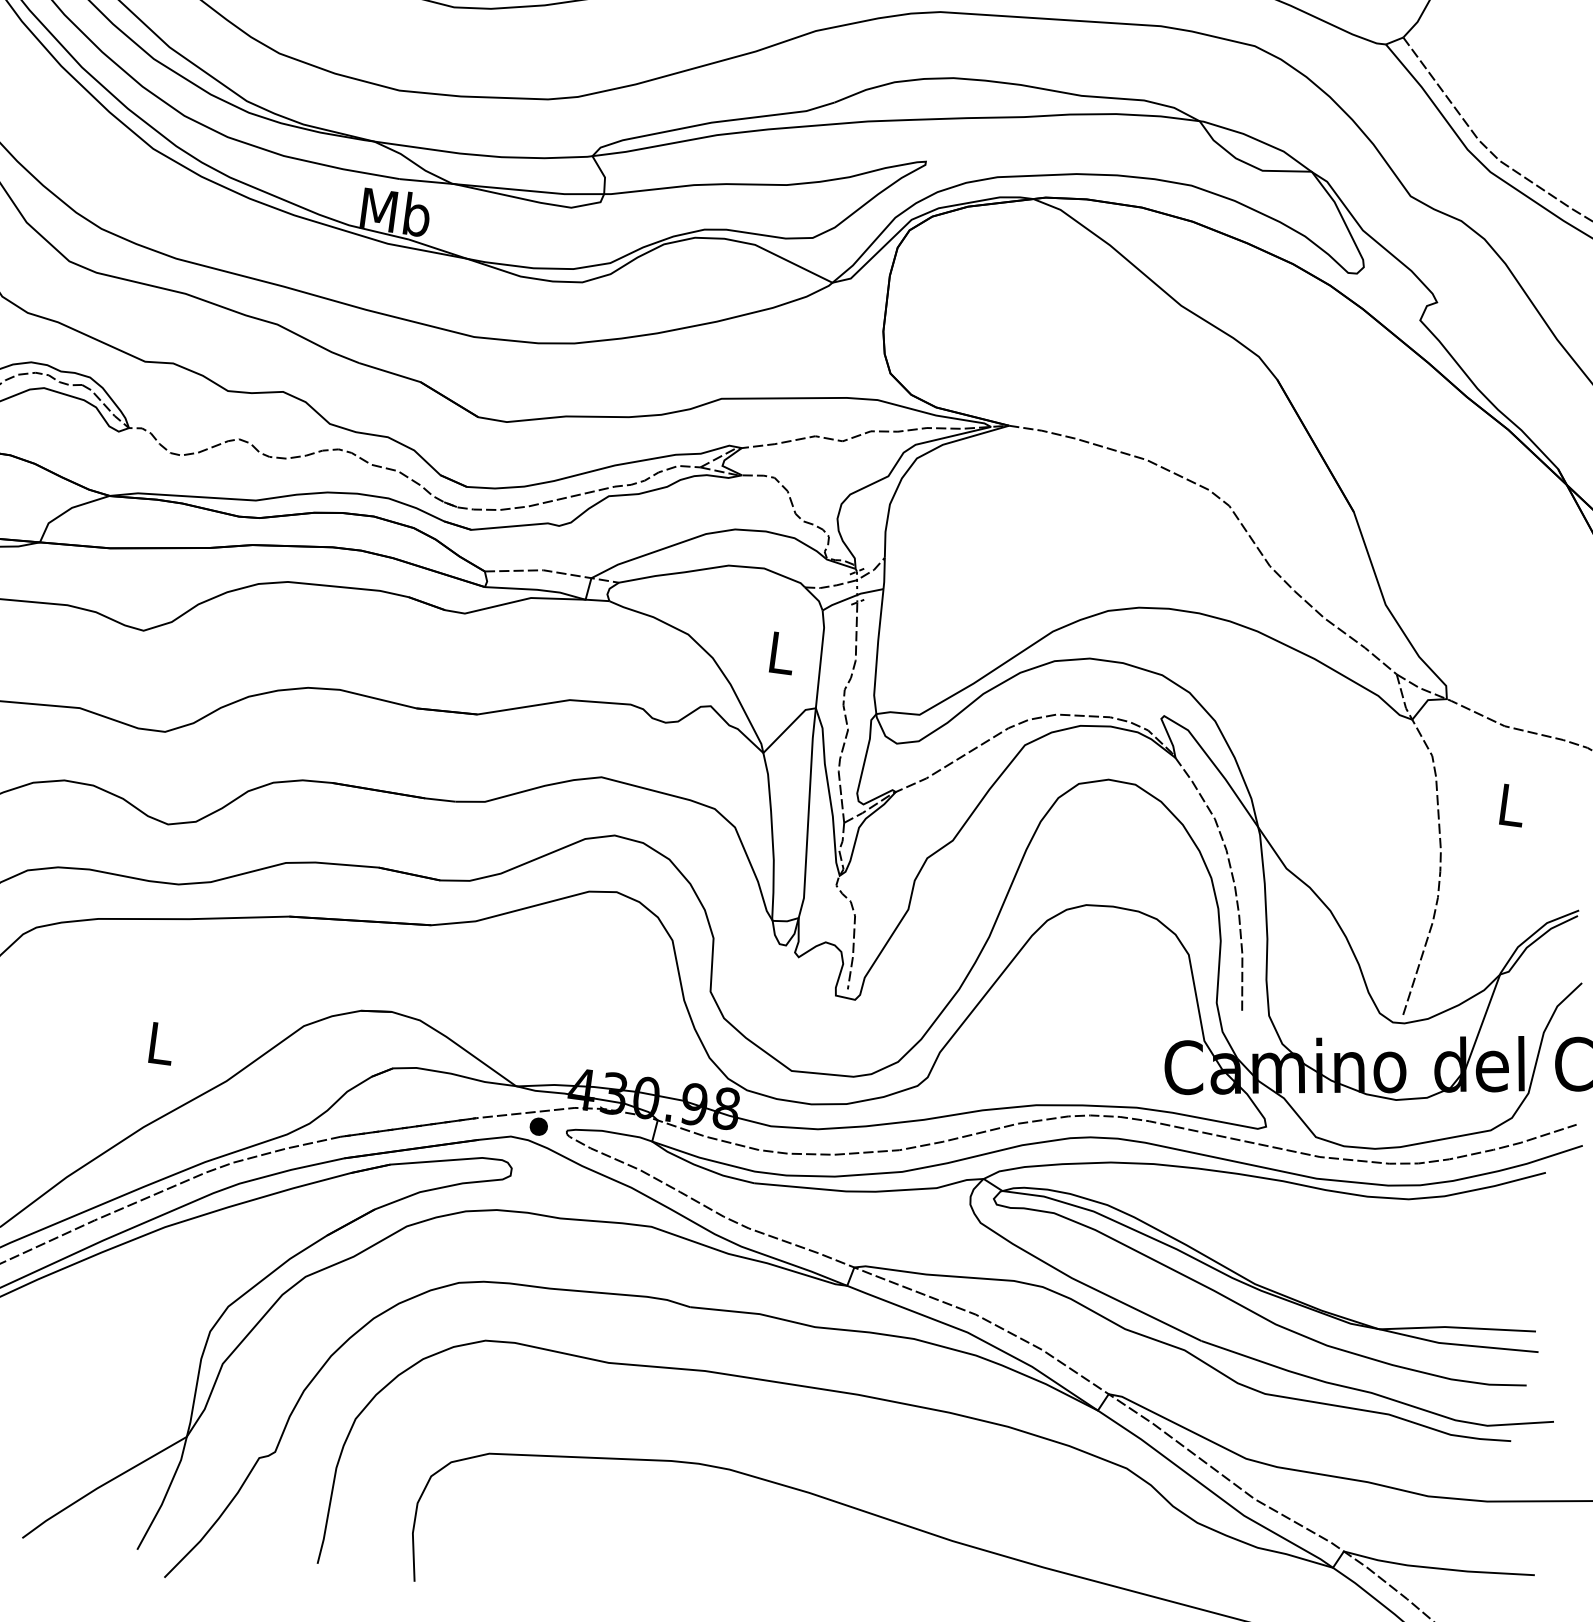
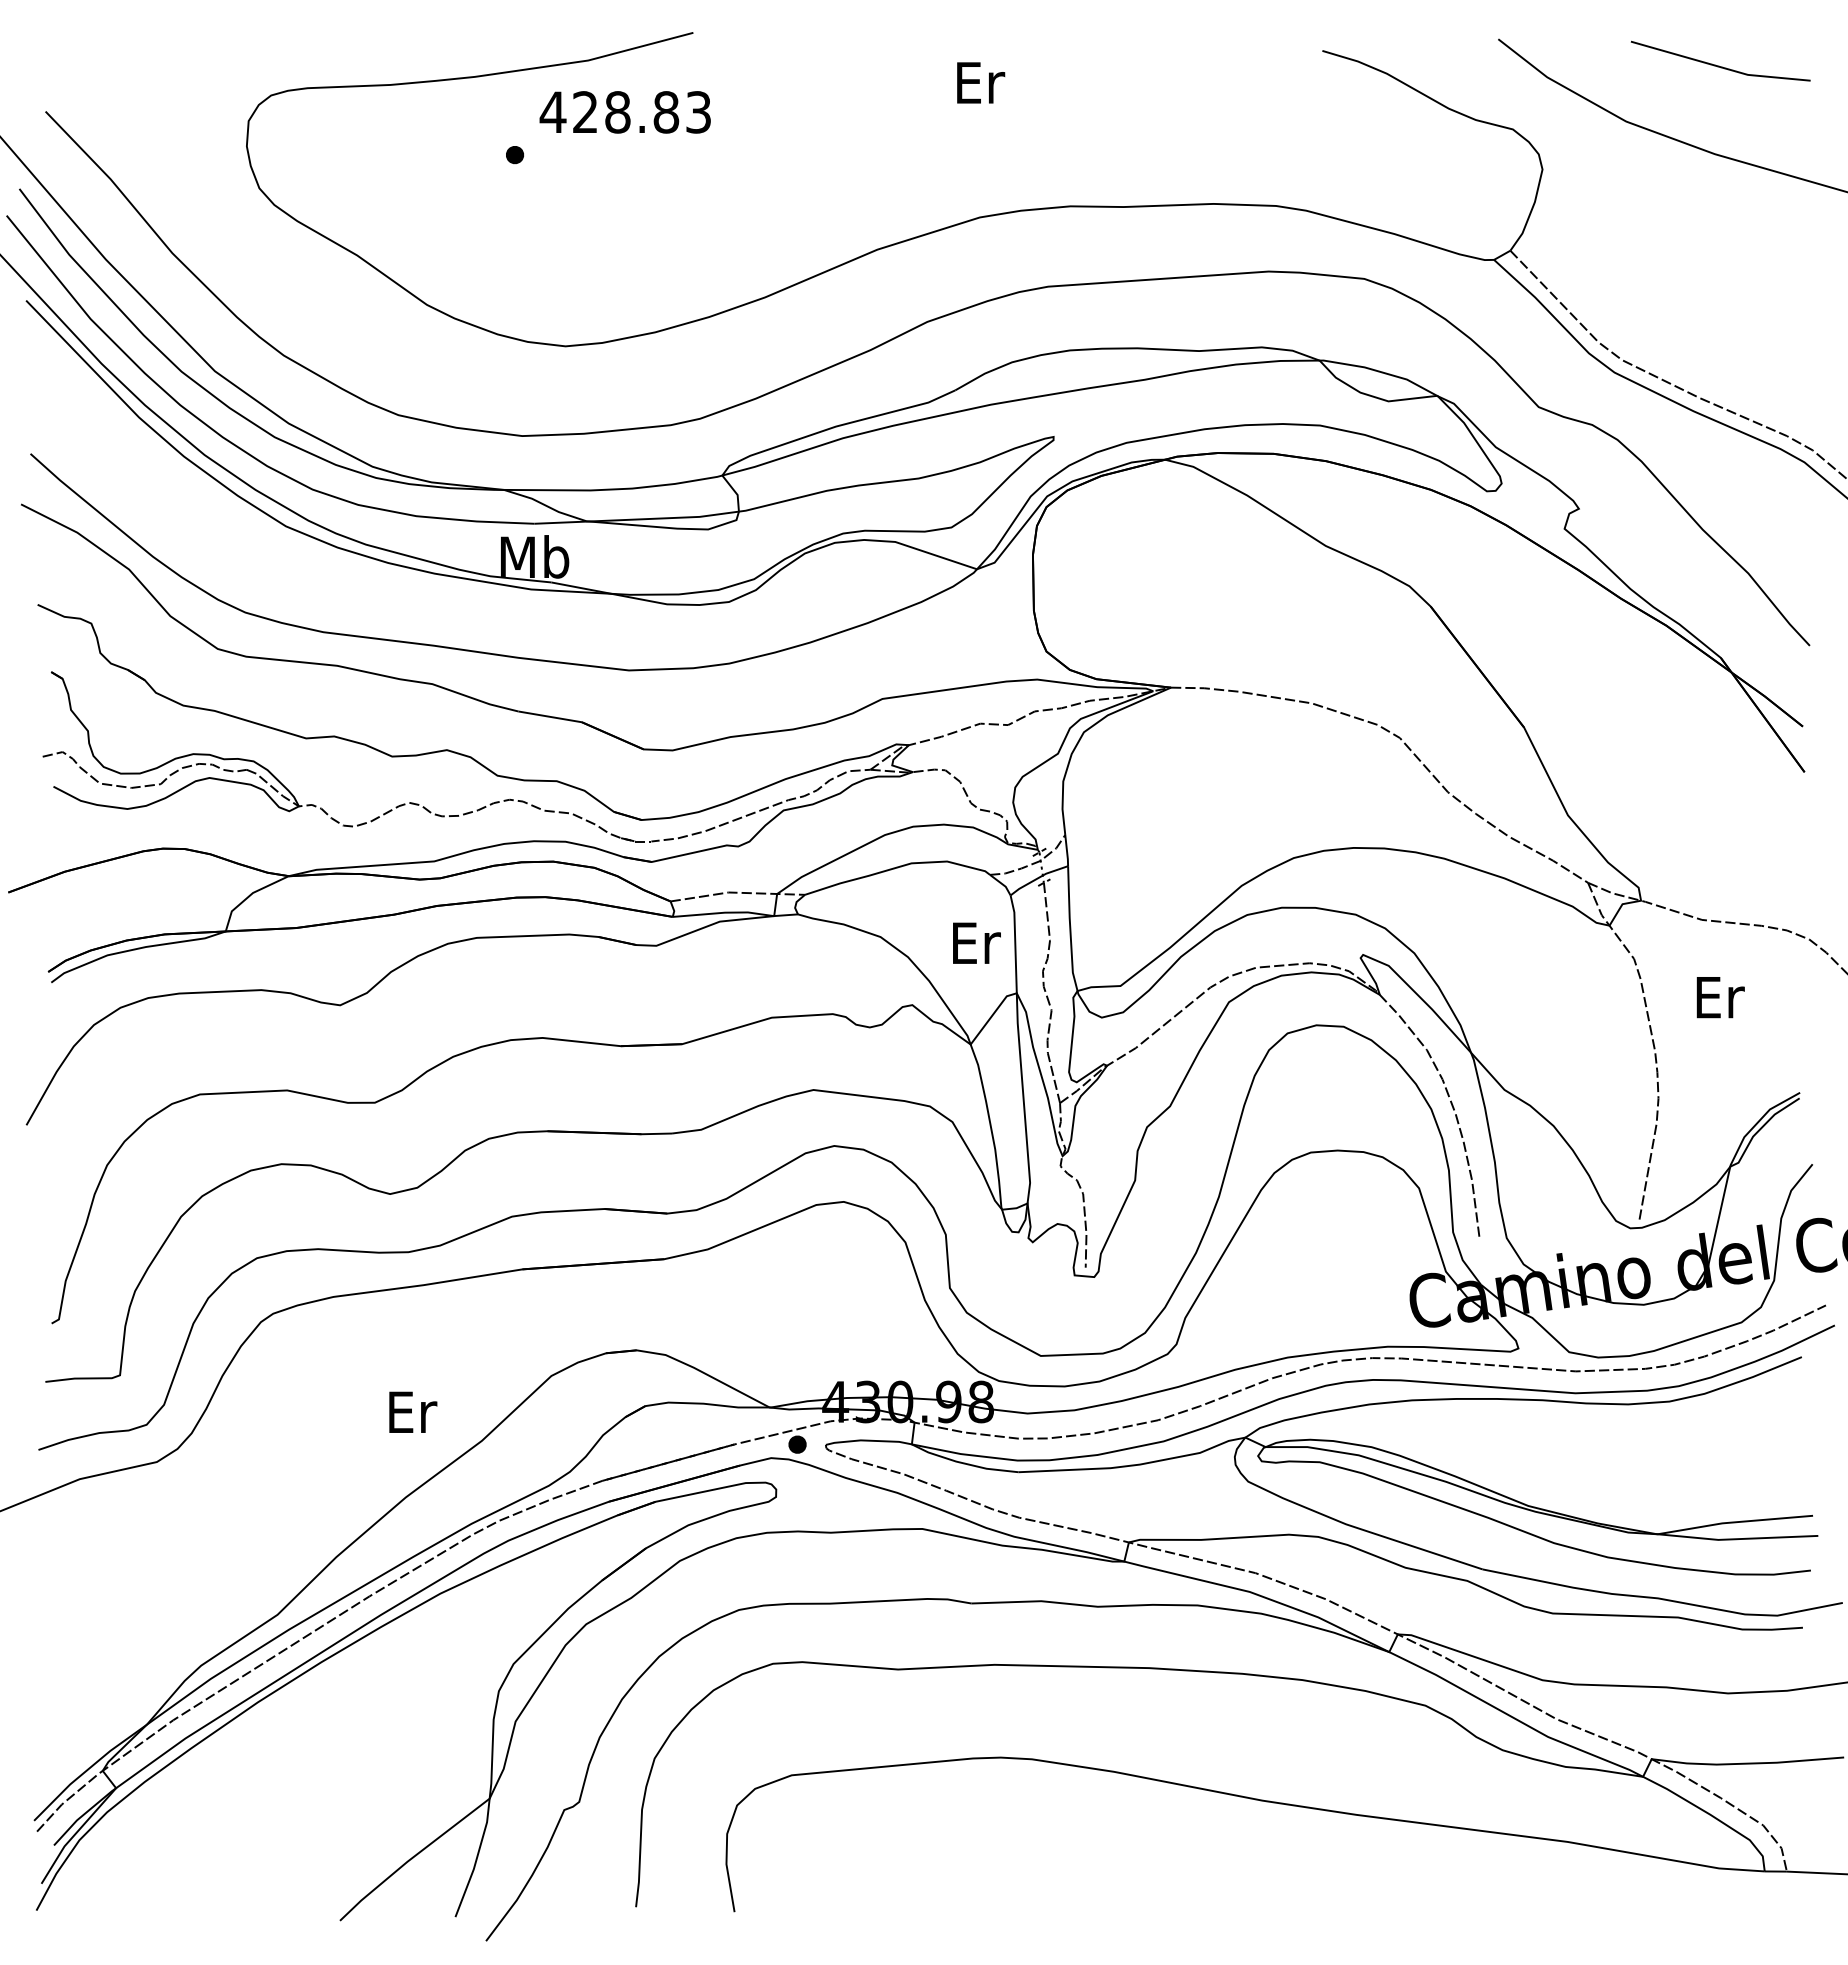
text: (782, 652) -> (976, 942), L -> Er
text: (1512, 805) -> (1720, 997), L -> Er
text: (162, 1043) -> (413, 1411), L -> Er

